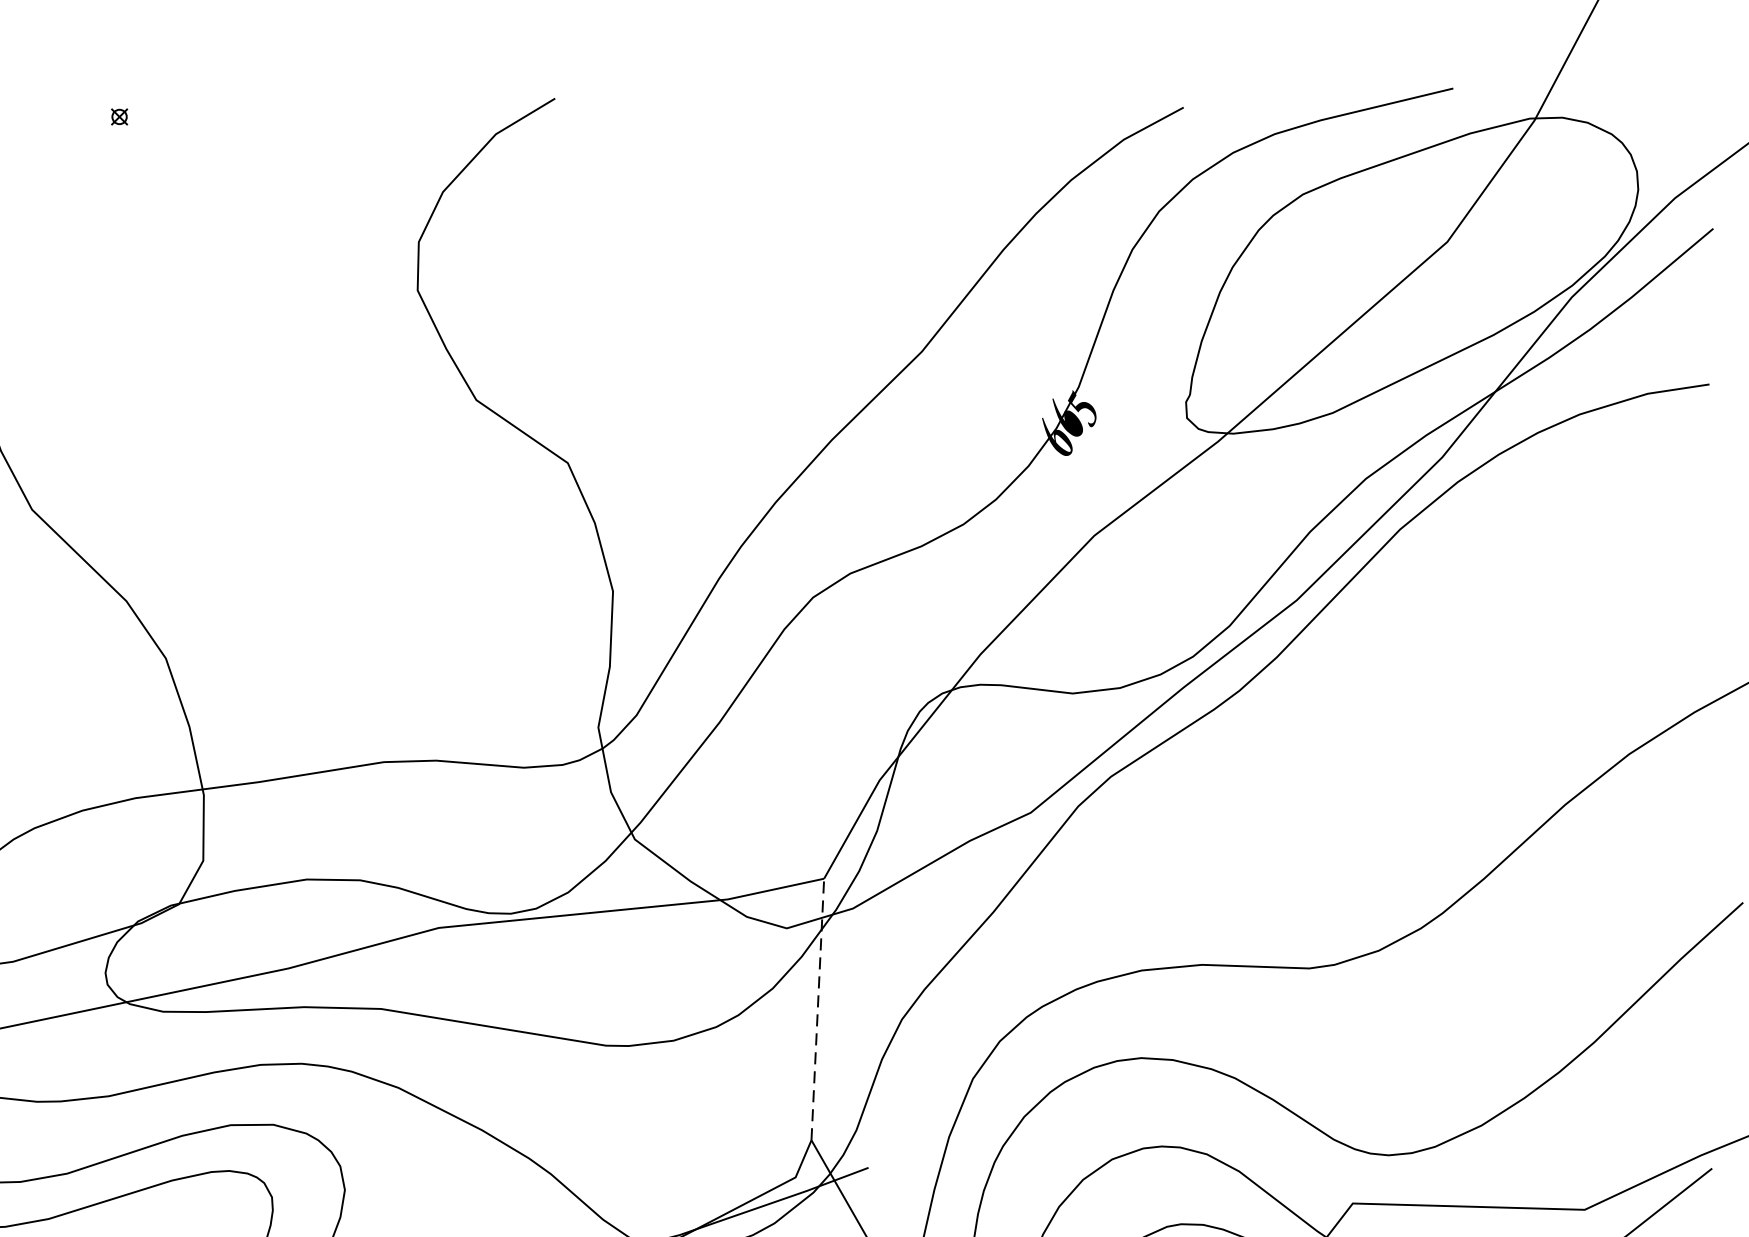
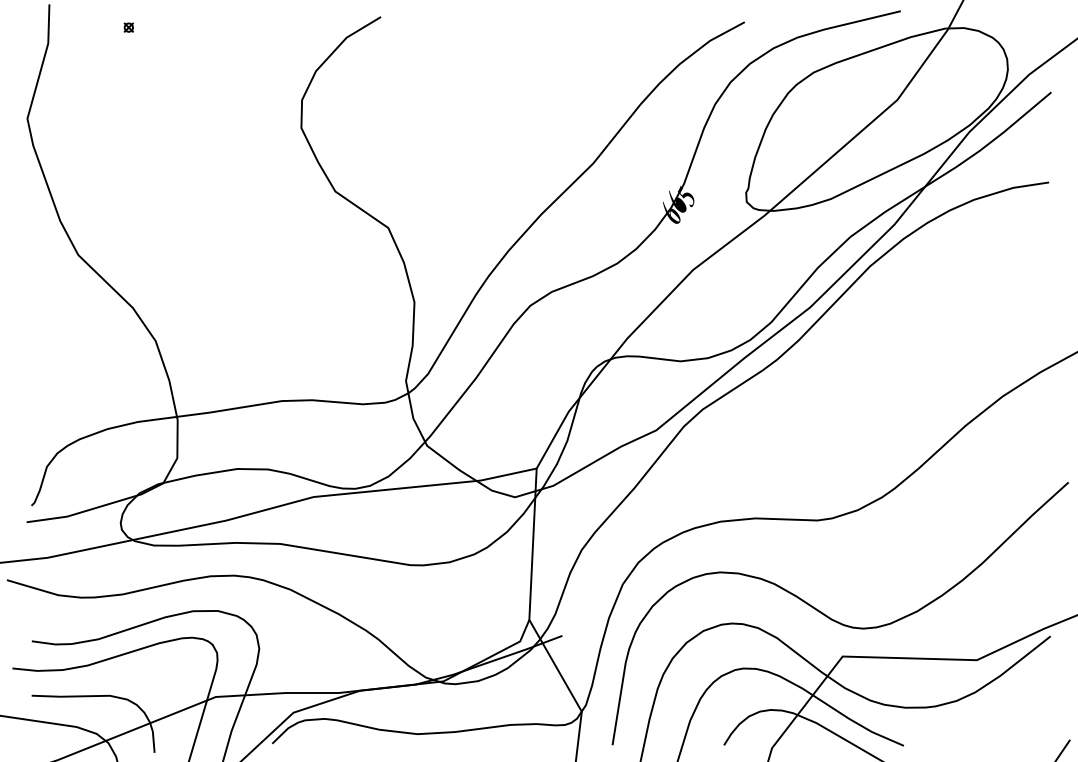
line: (818, 1009) -> (533, 544), dashed -> solid

